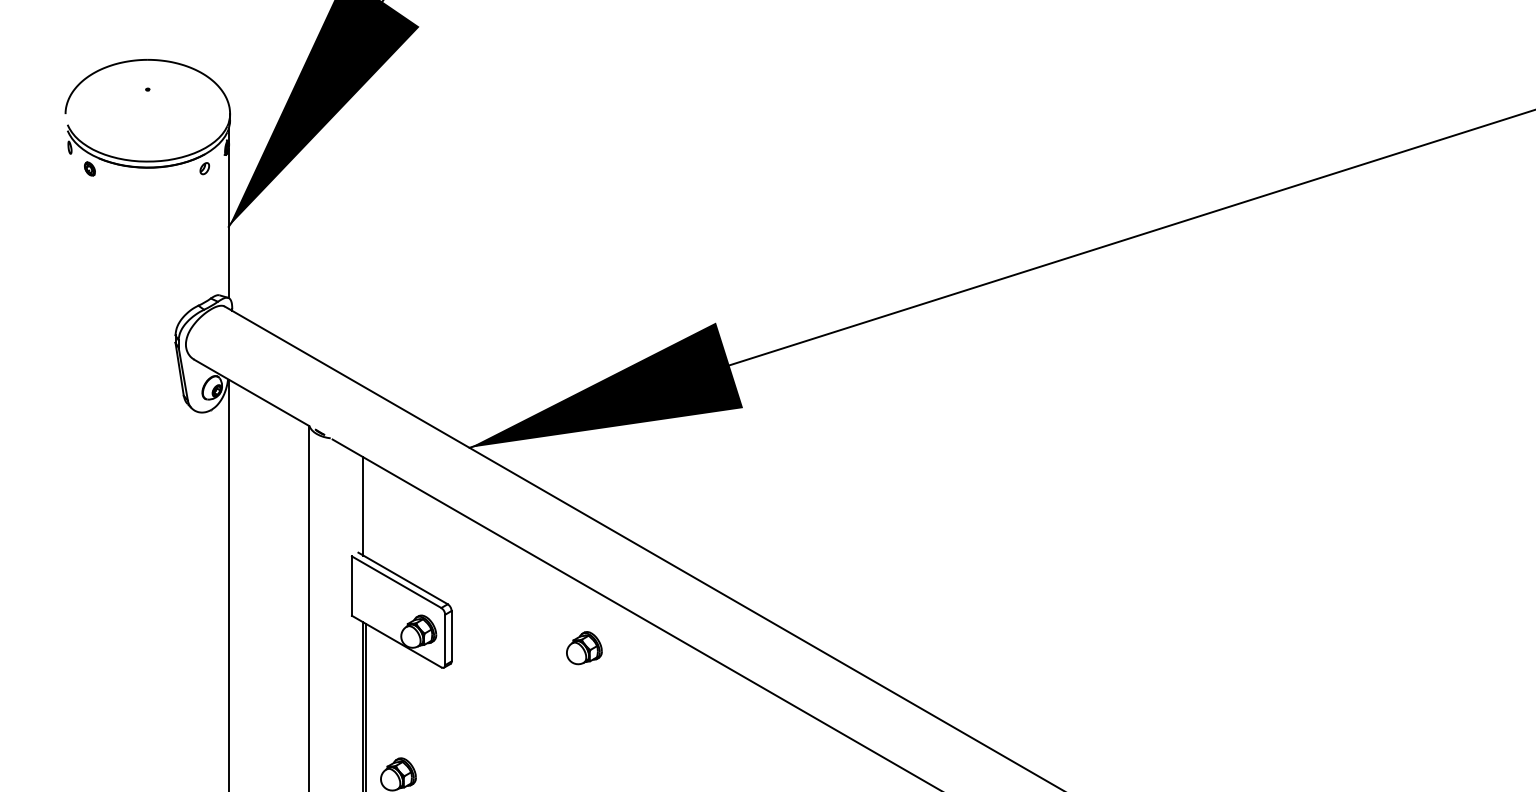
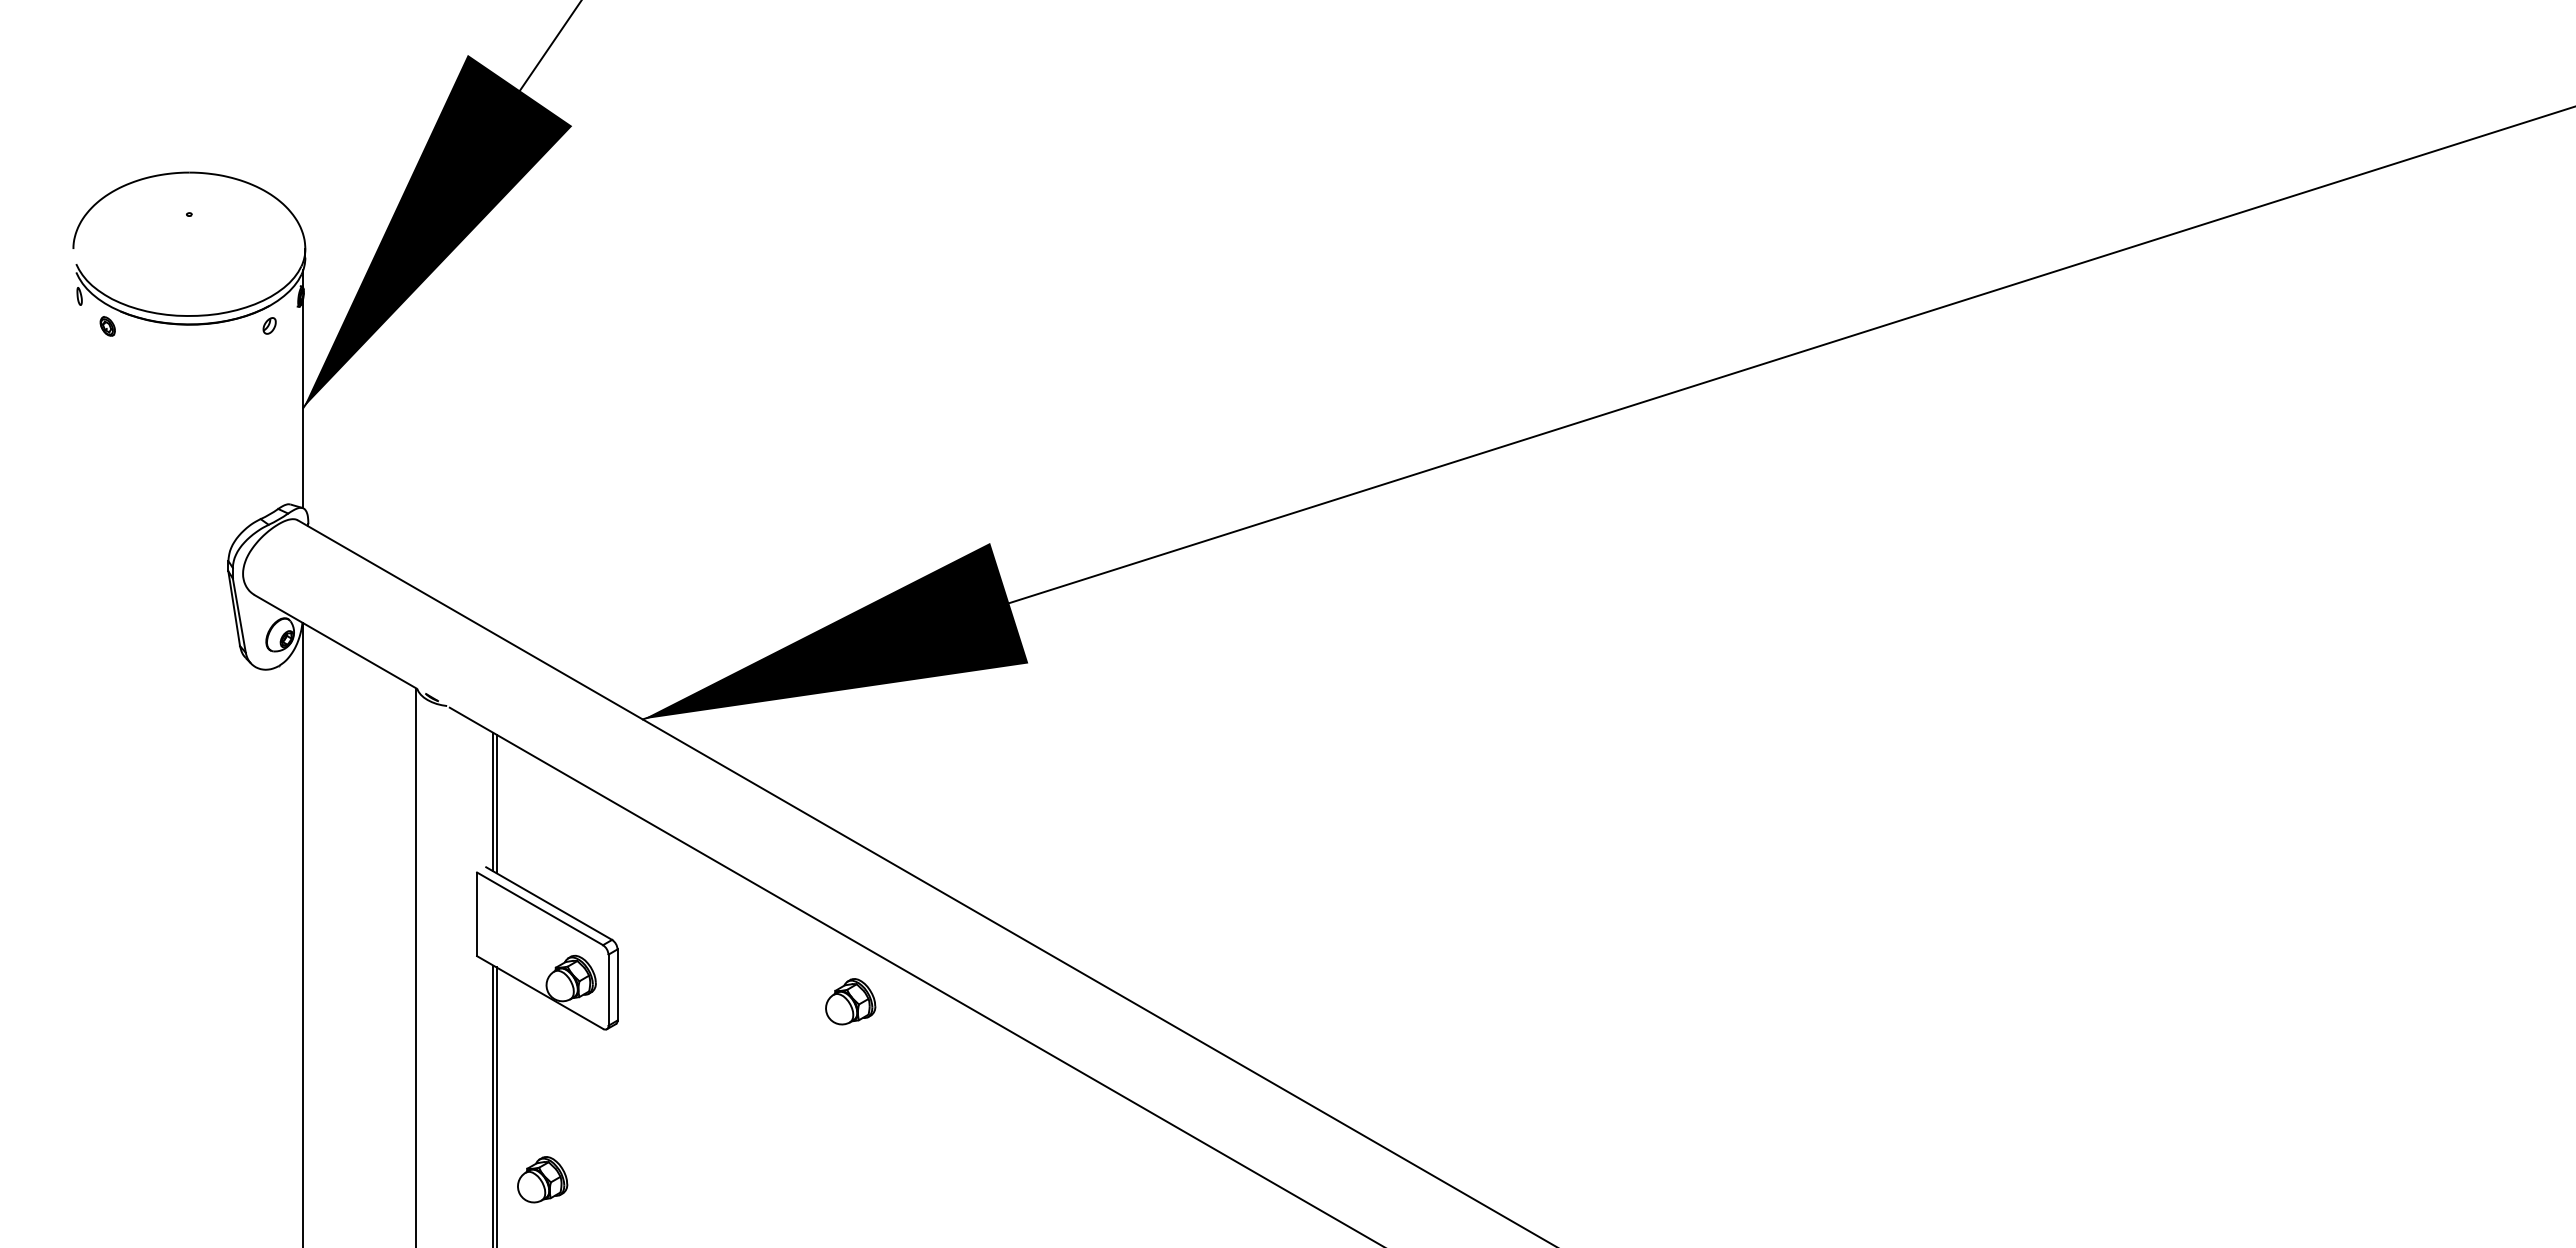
line: (365, 507) -> (496, 803), added
part: (584, 647) -> (850, 1001), moved

